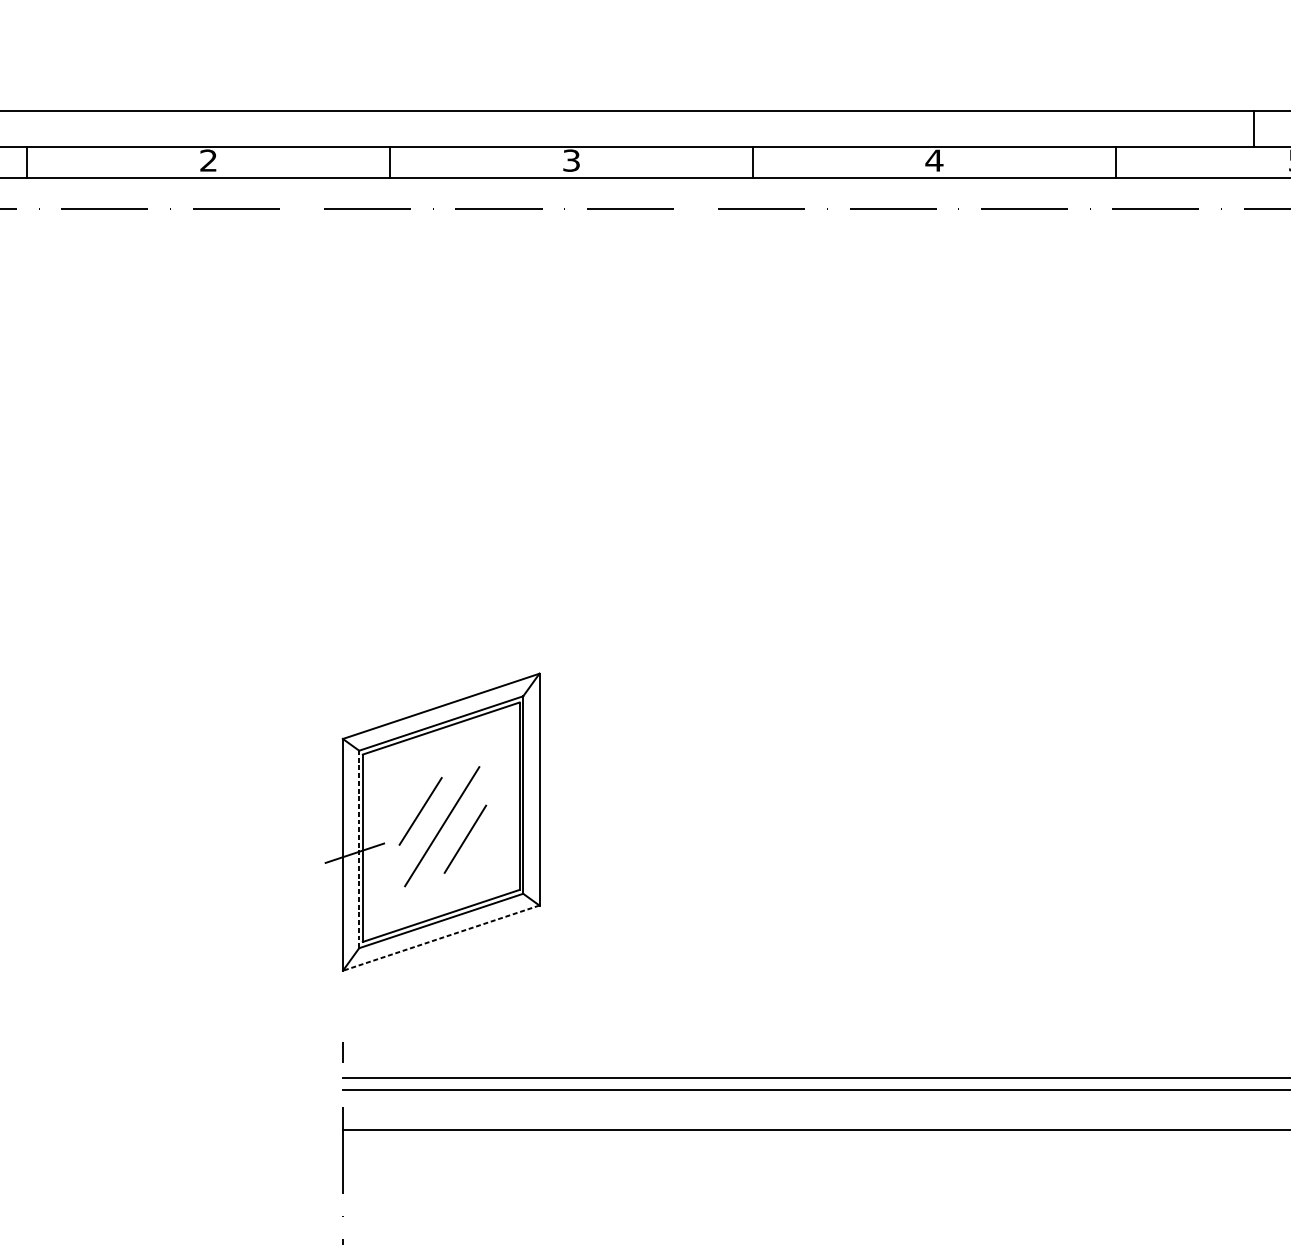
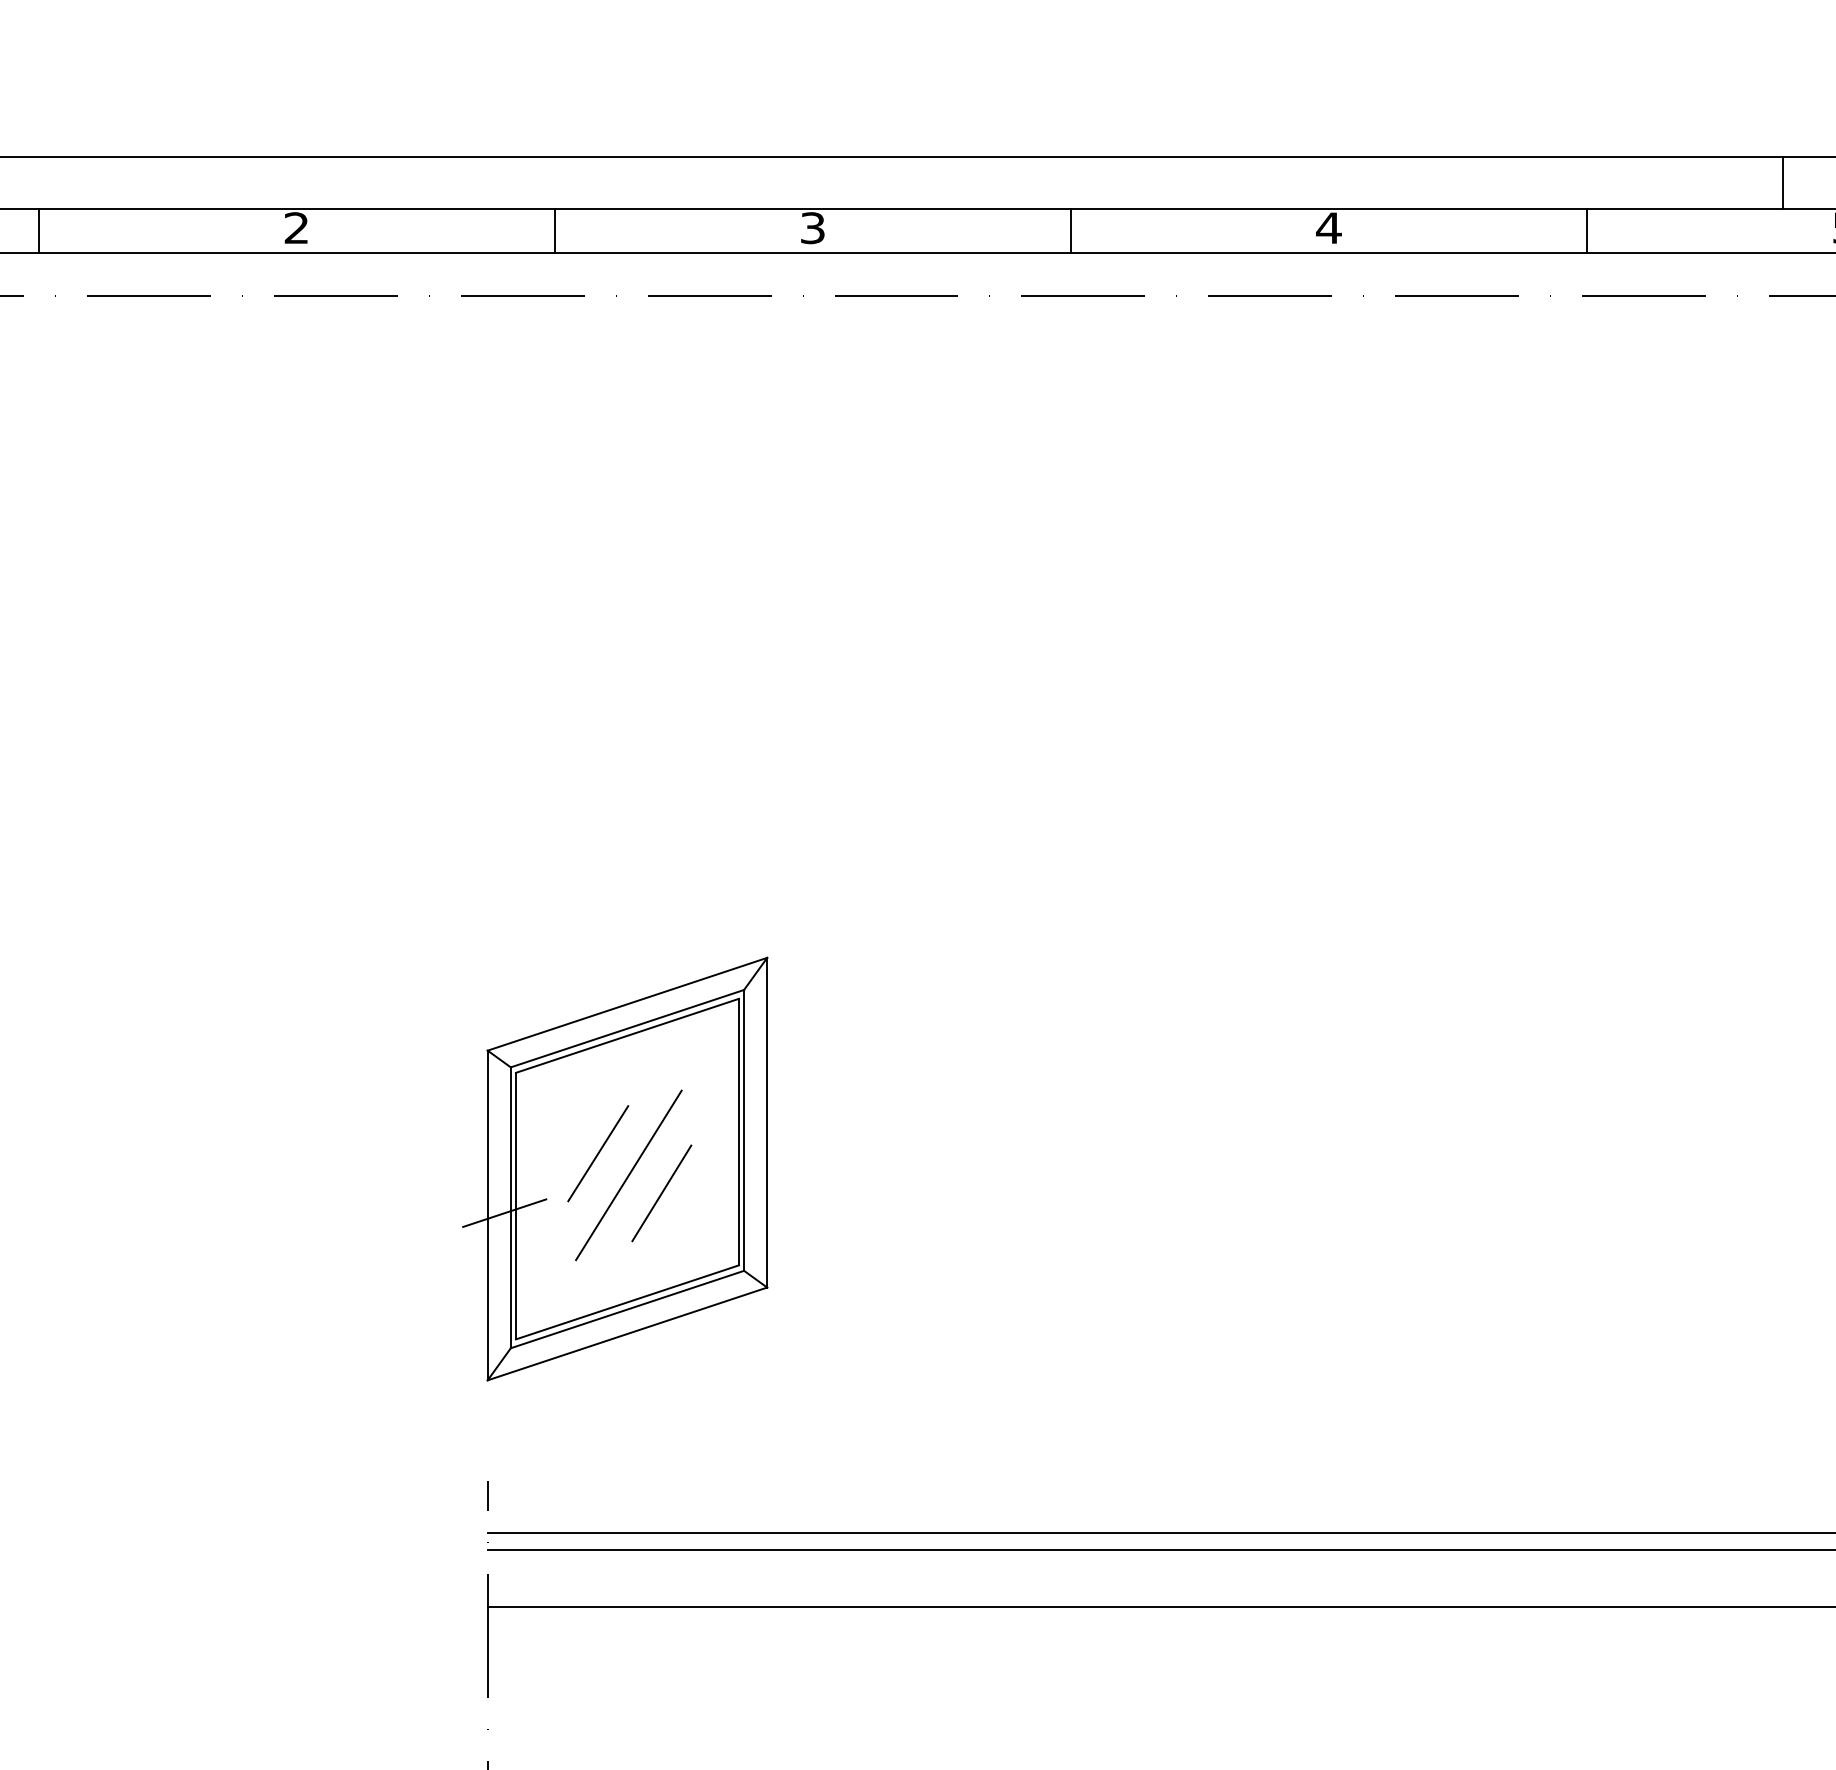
line: (358, 849) -> (510, 1207), dashed -> solid
line: (441, 938) -> (627, 1334), dashed -> solid

